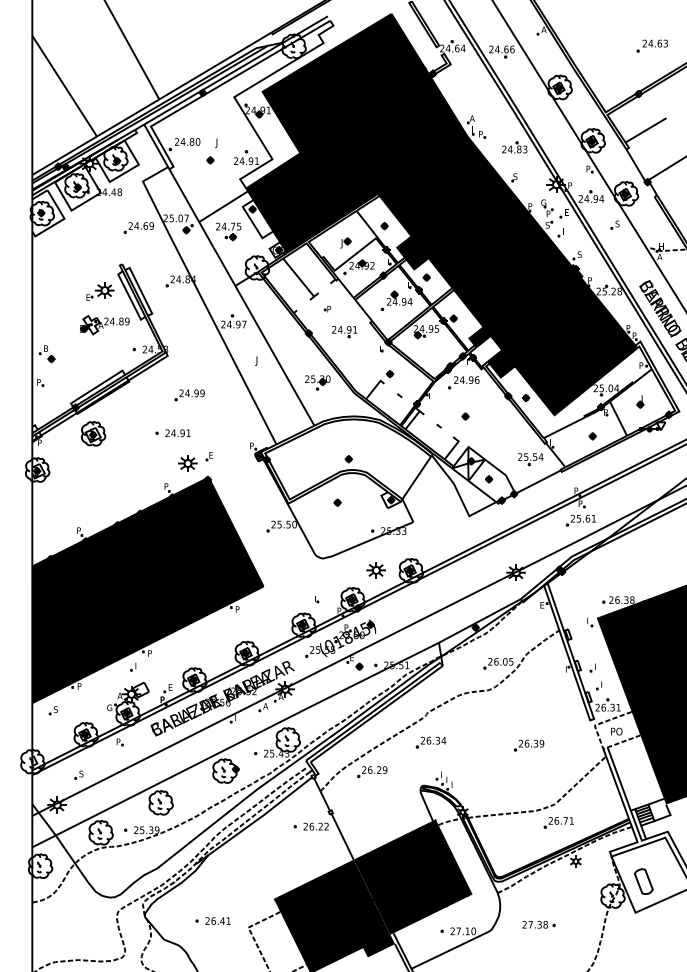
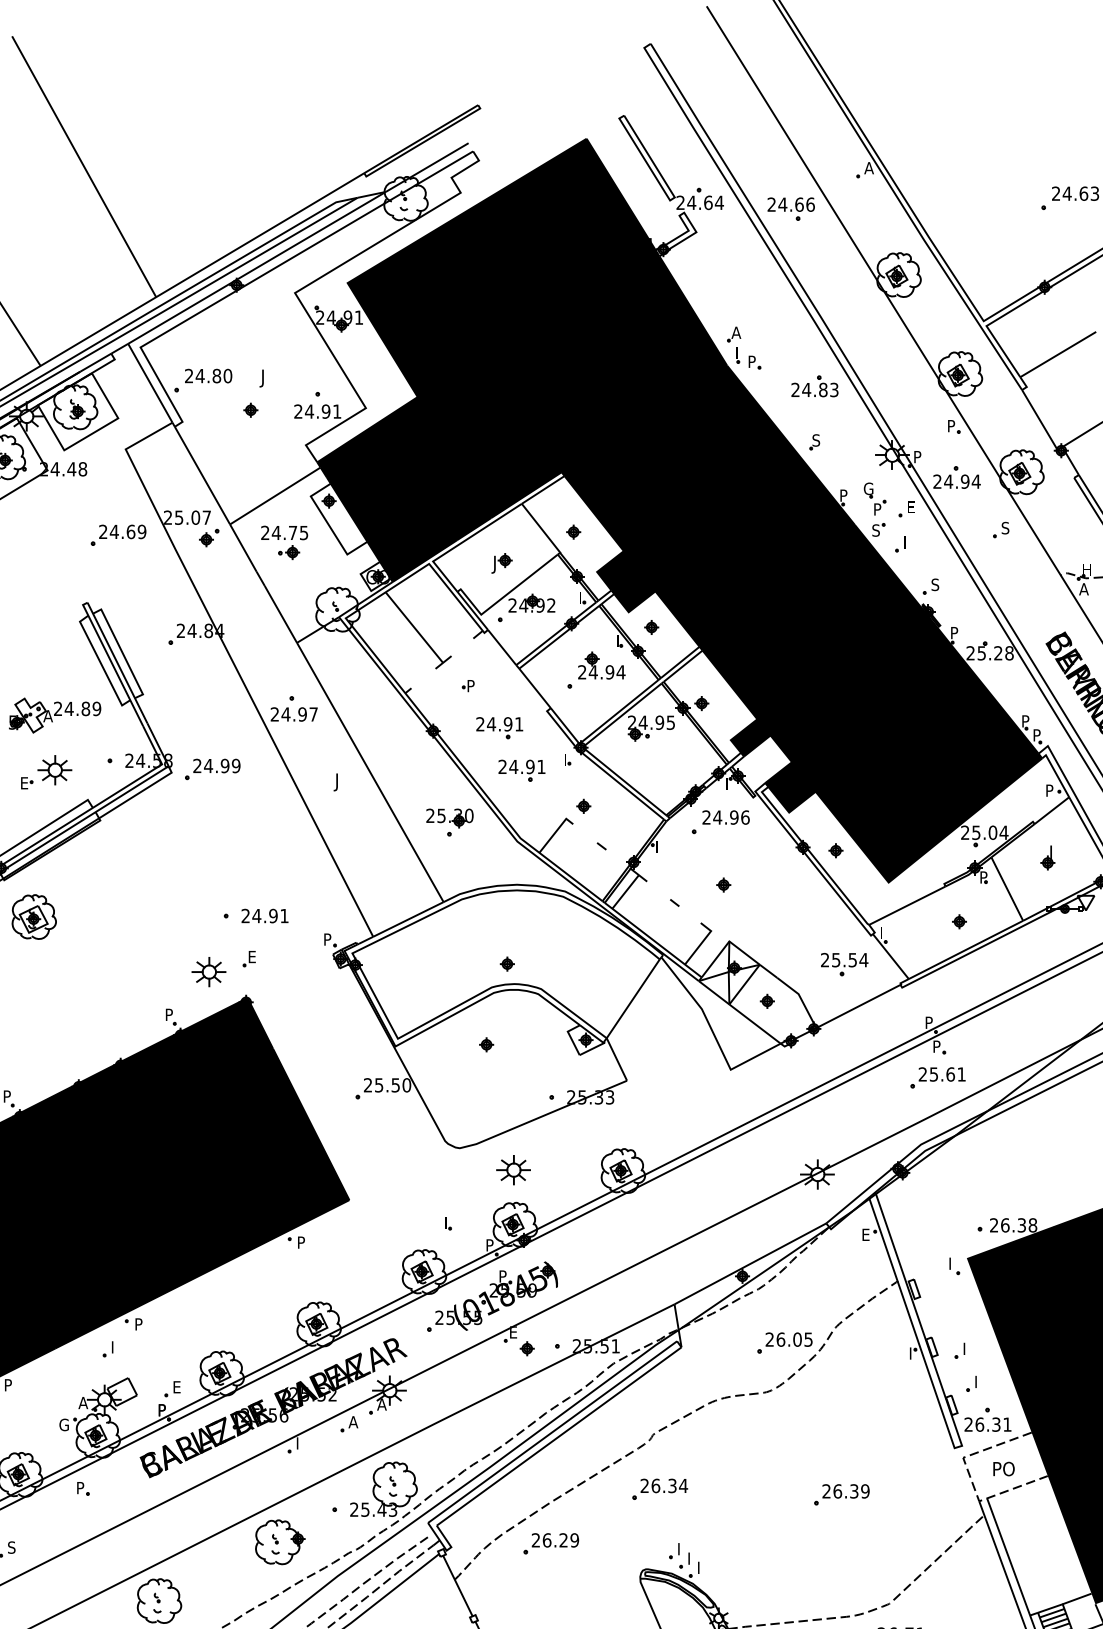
part: (100, 291) -> (47, 771), moved
part: (356, 355) -> (521, 771), added
part: (189, 395) -> (212, 770), moved
part: (172, 433) -> (254, 916), moved
part: (375, 570) -> (512, 1170), moved

